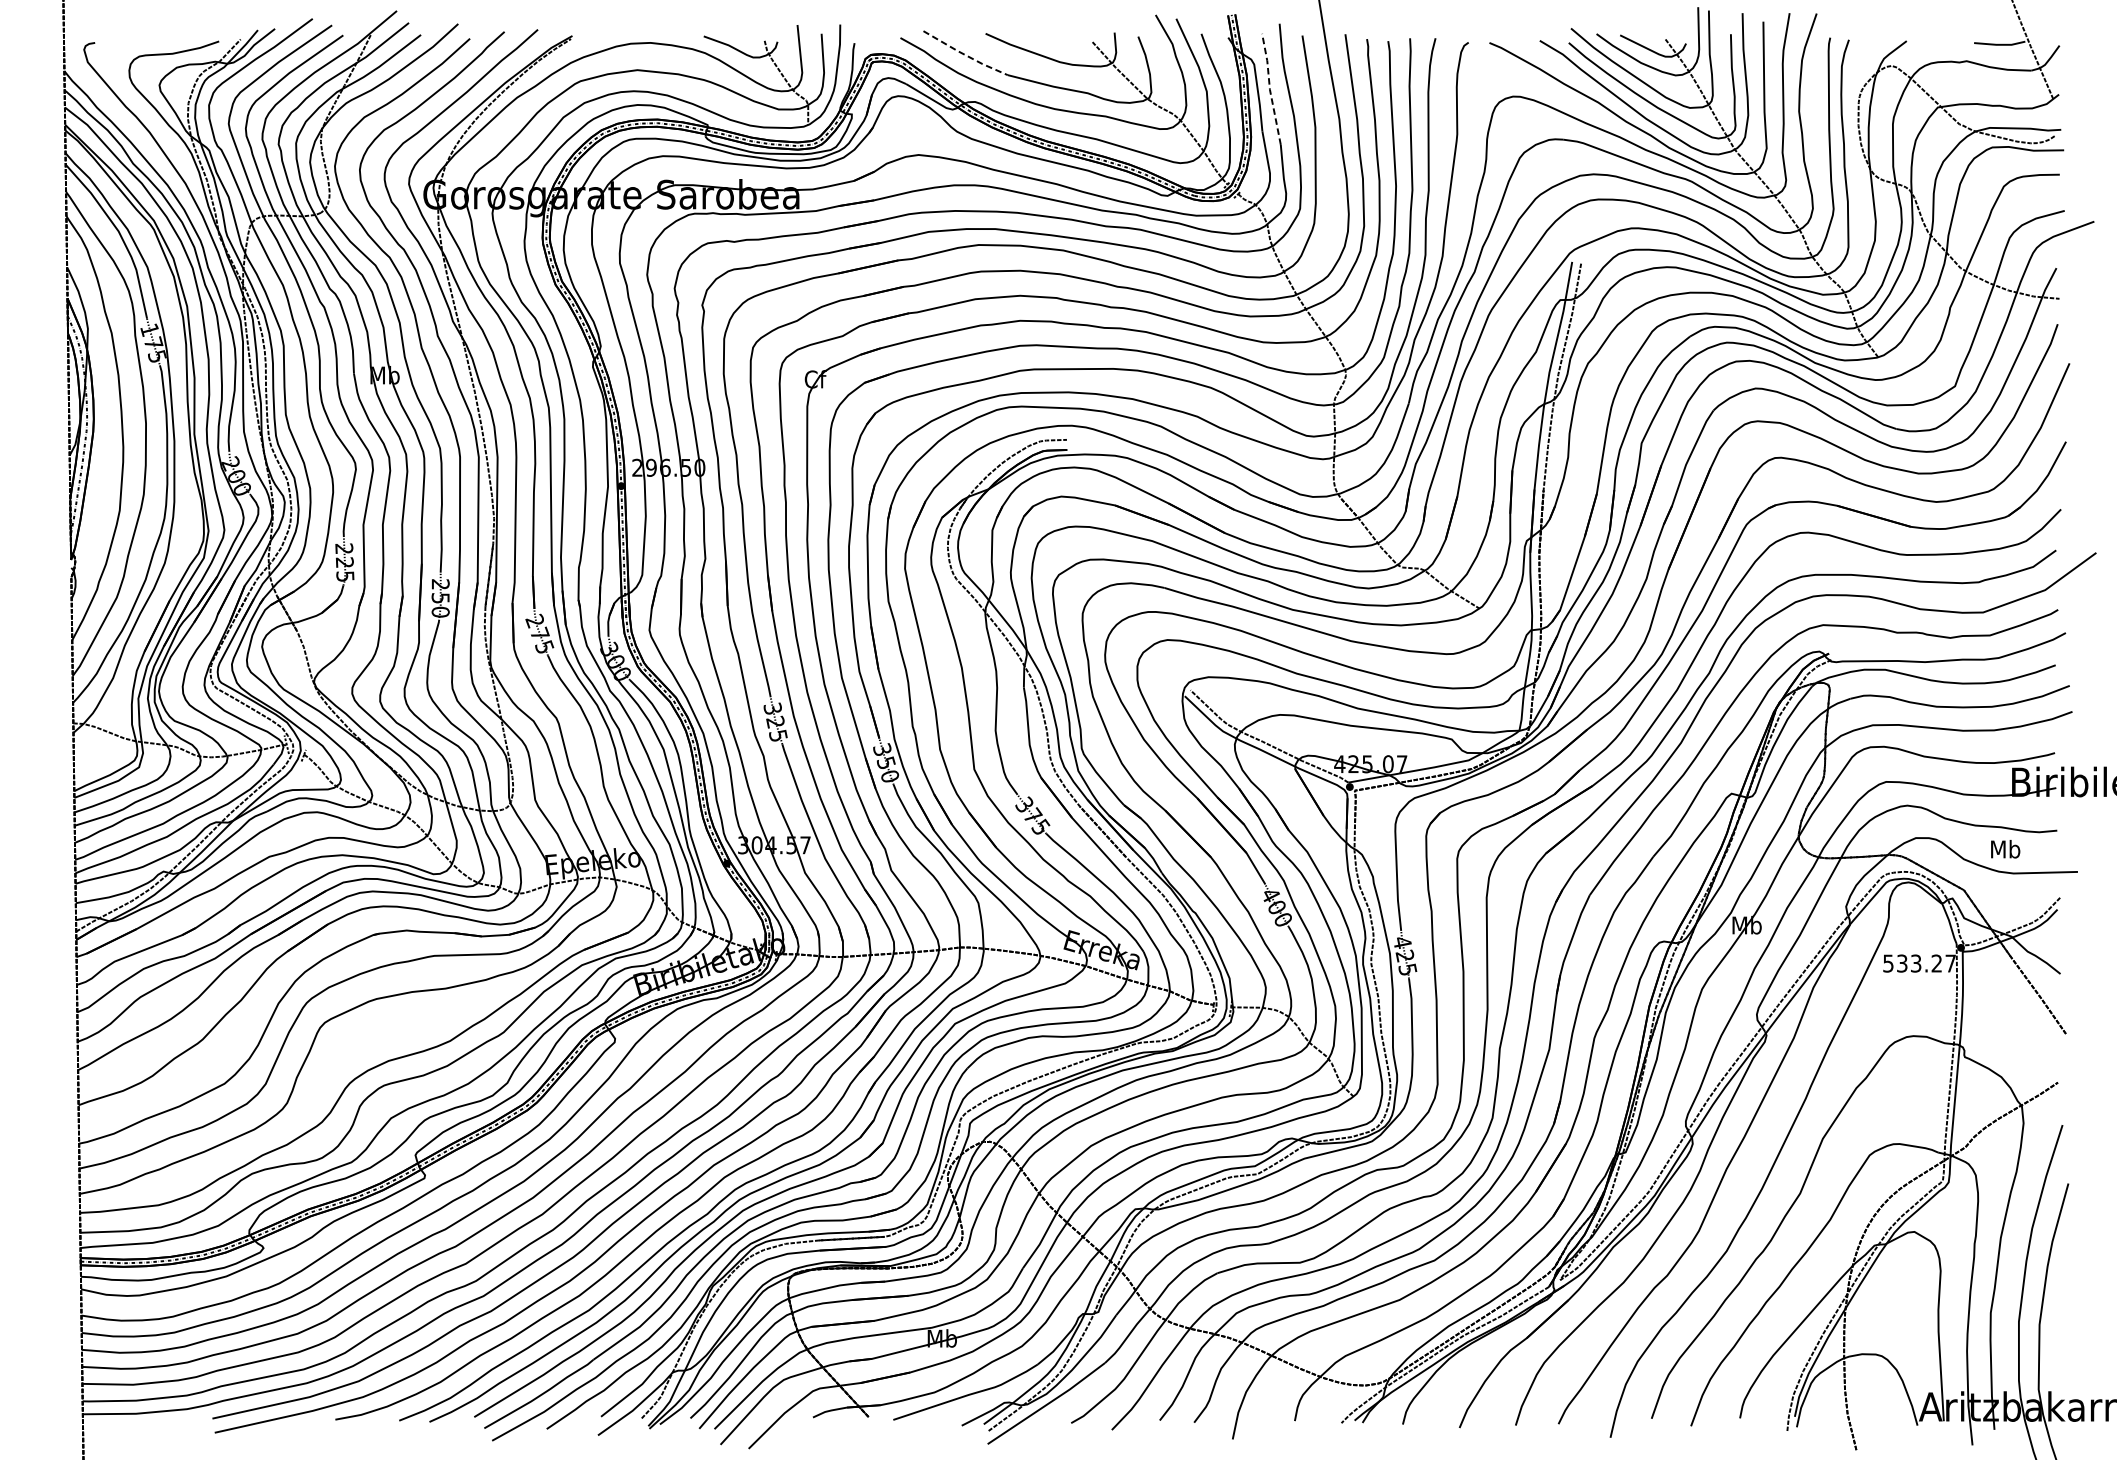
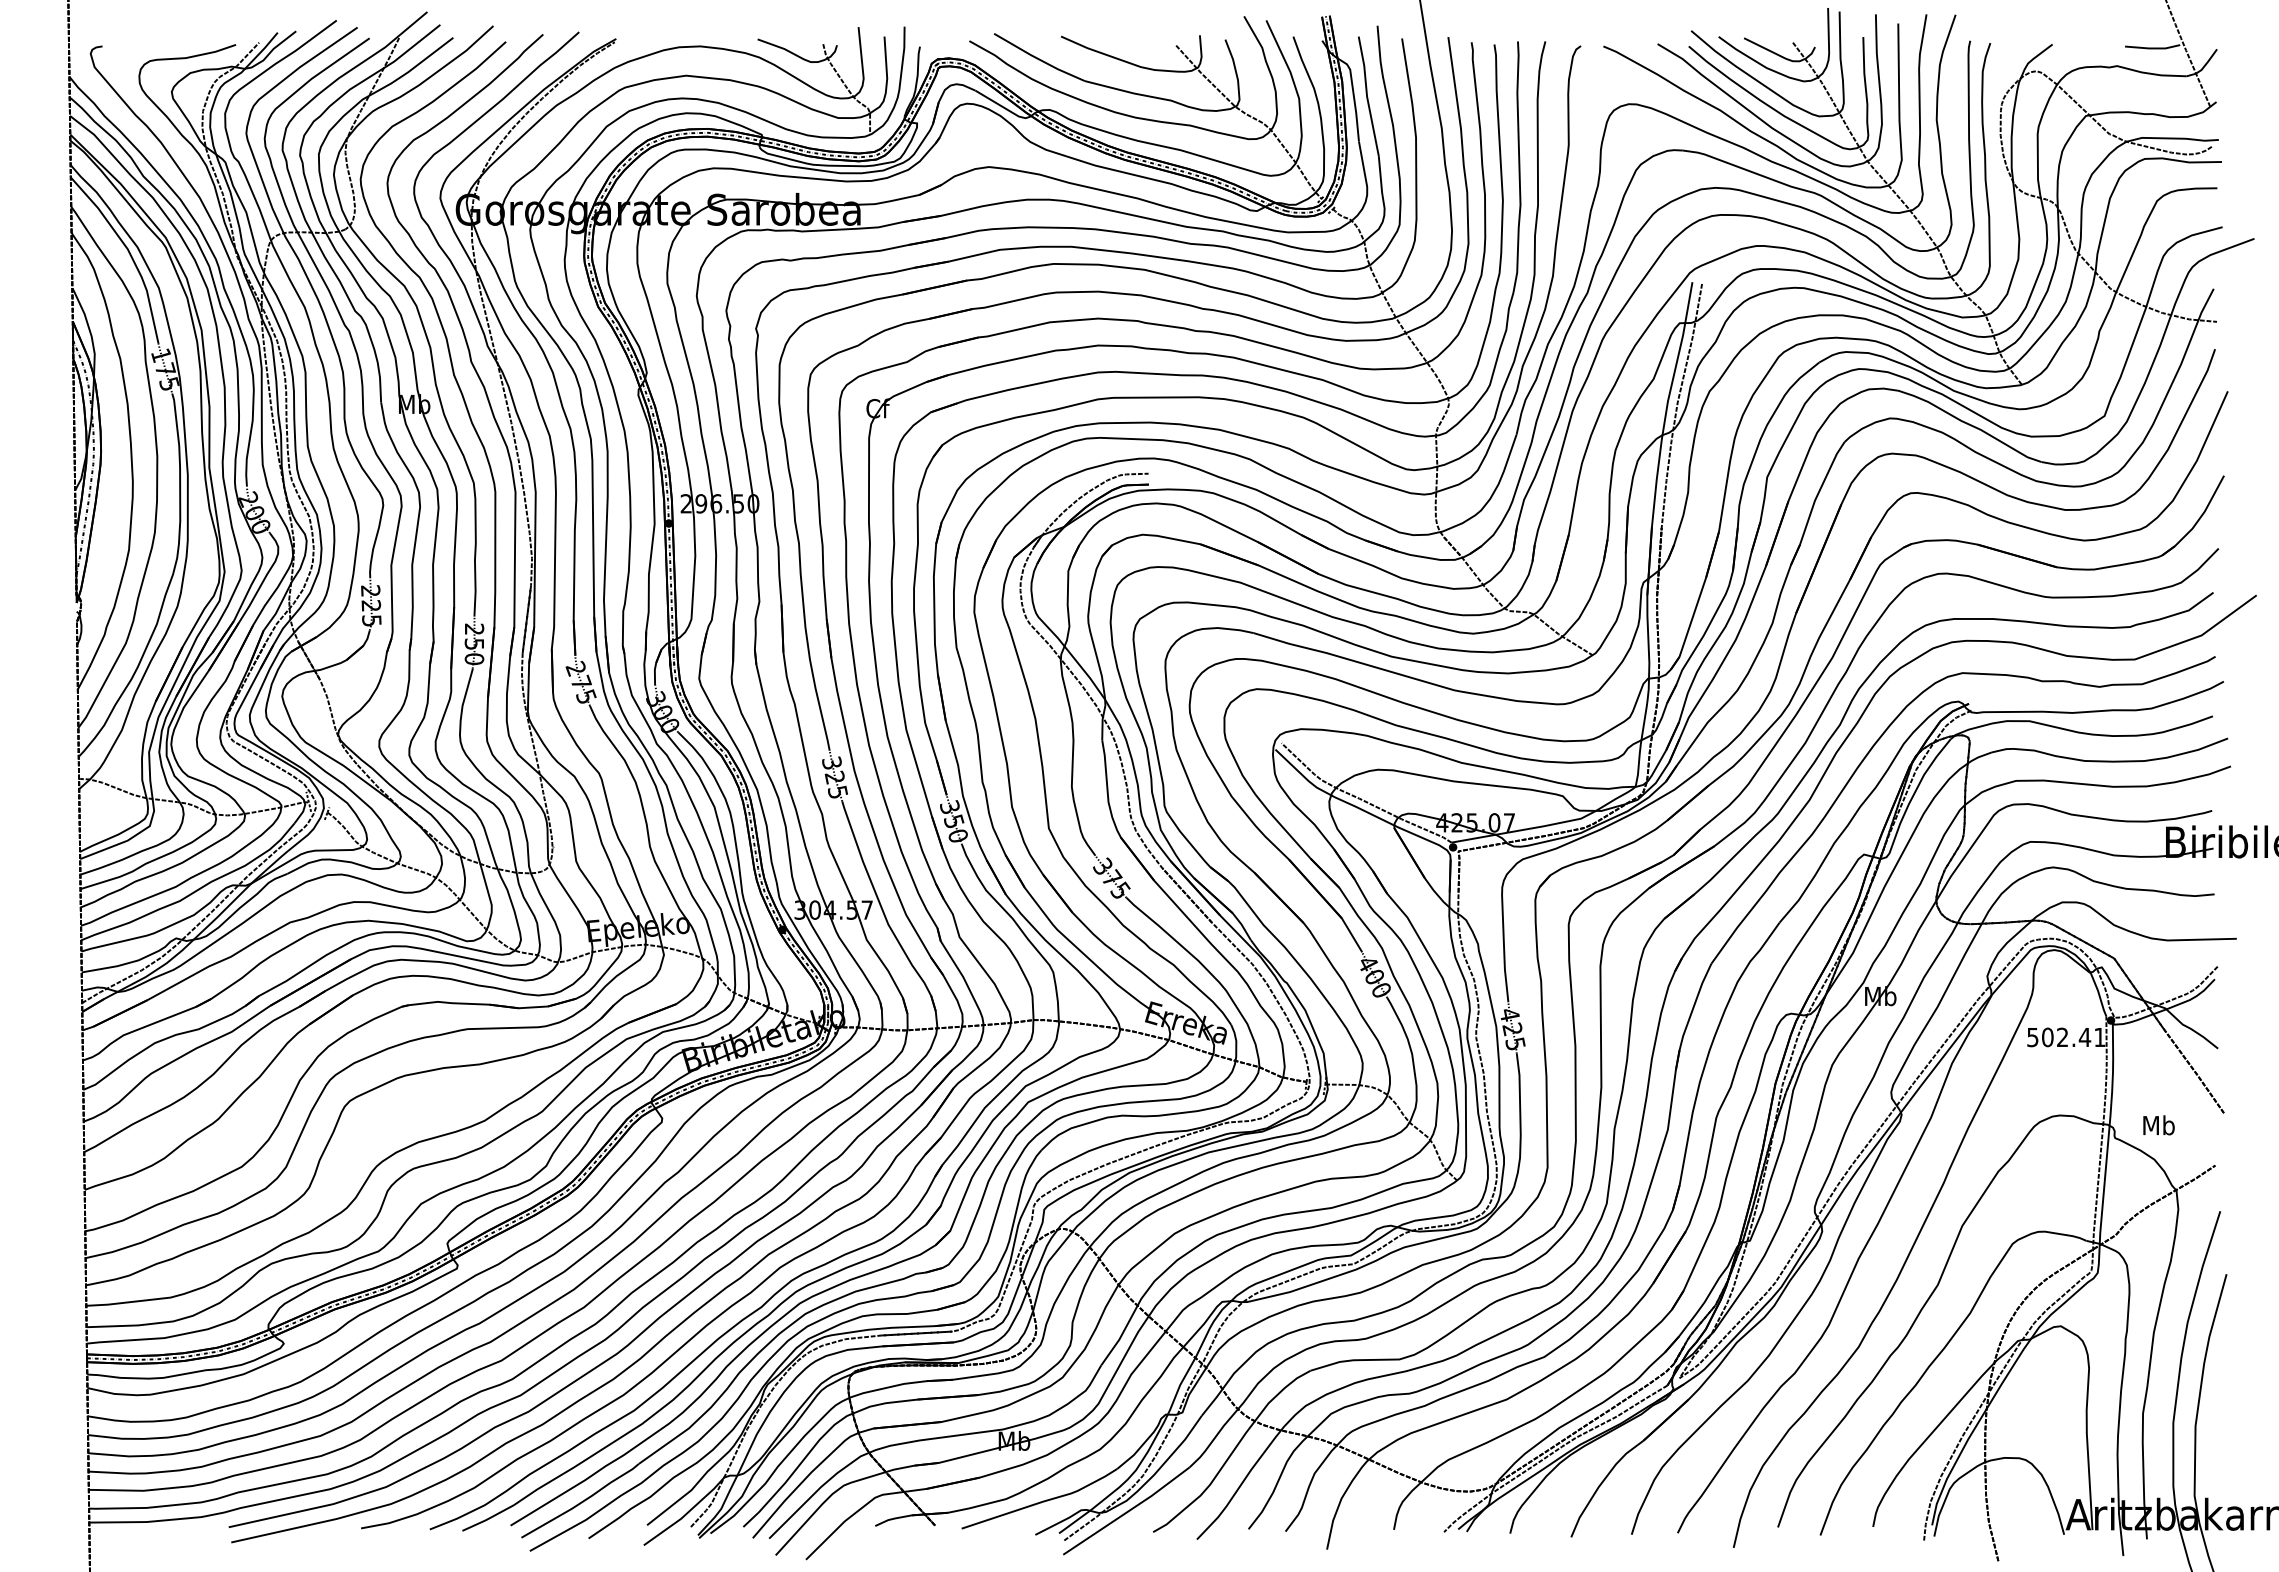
line: (964, 55) -> (1038, 59), dashed -> solid
line: (1270, 88) -> (1367, 95), dashed -> solid
text: (2005, 849) -> (2158, 1125), moved
text: (1926, 963) -> (2073, 1037), 533.27 -> 502.41

